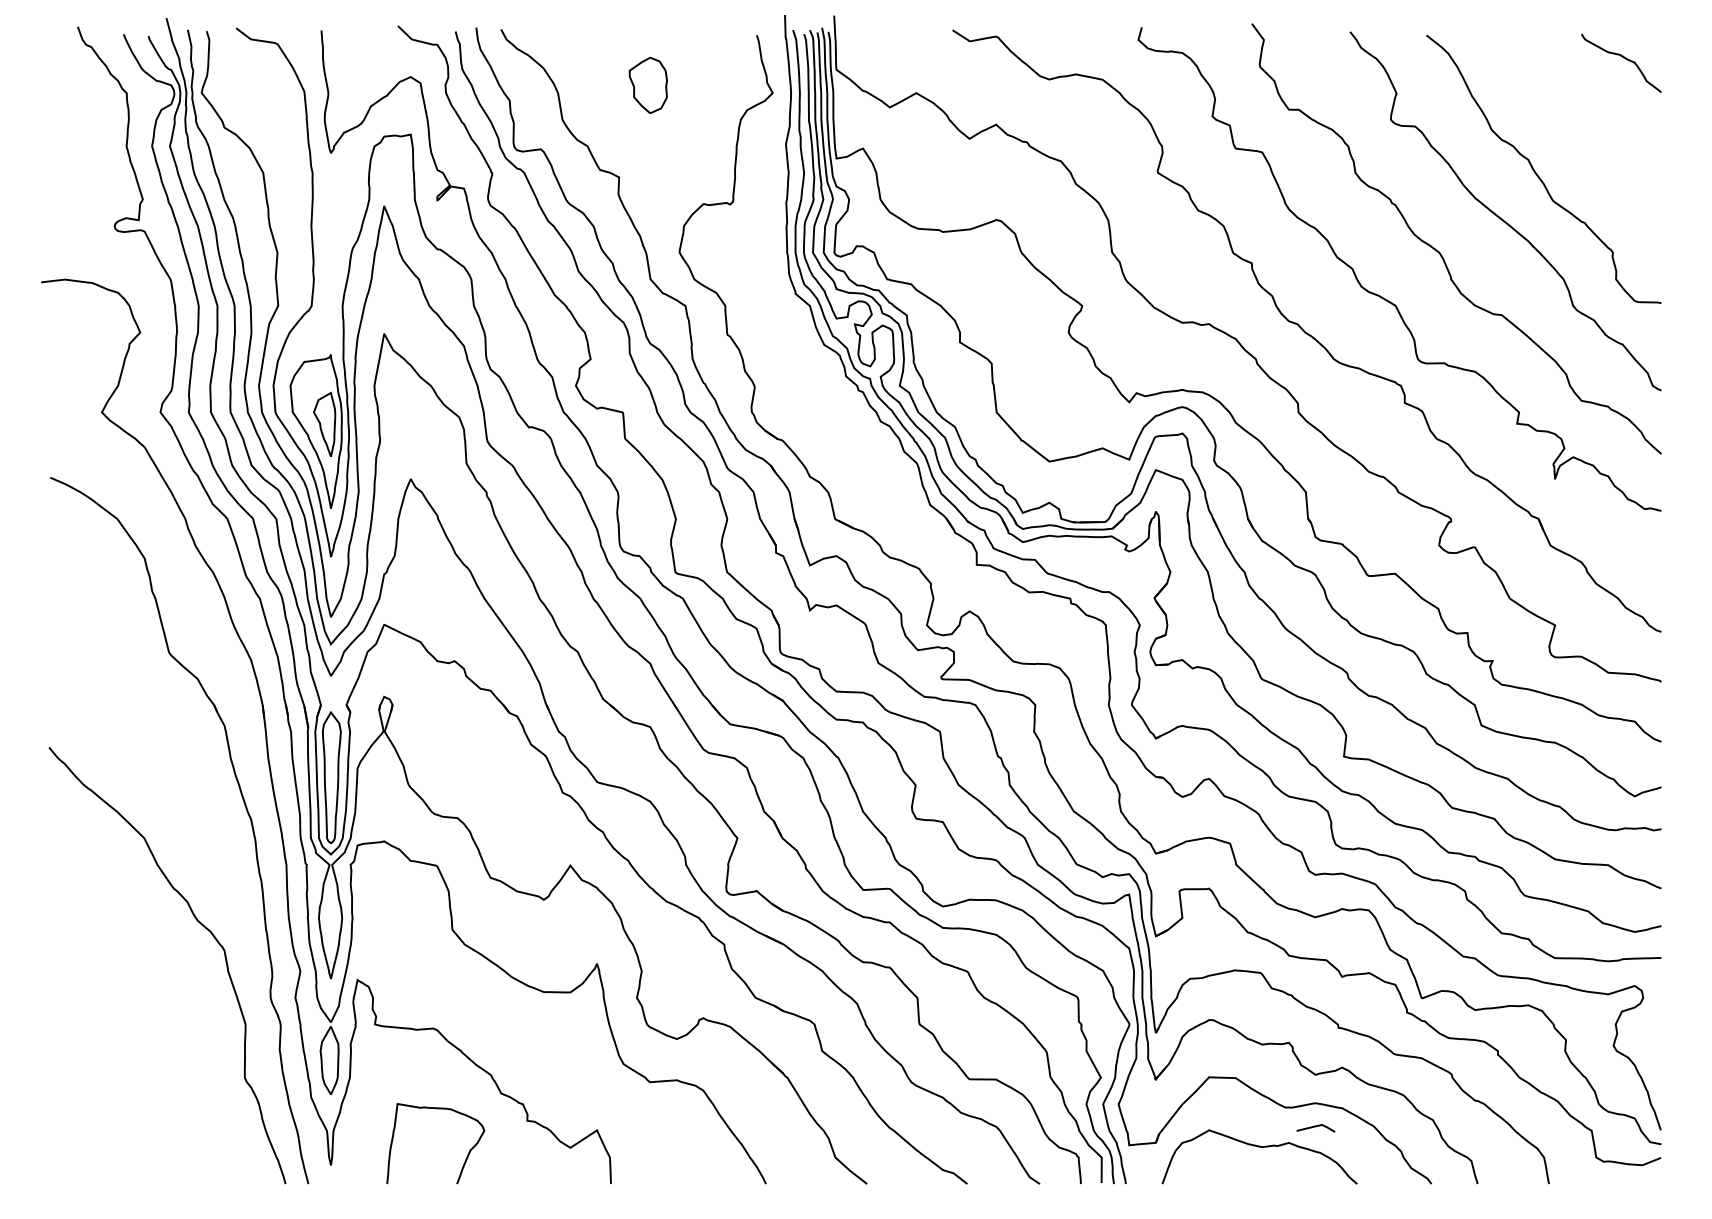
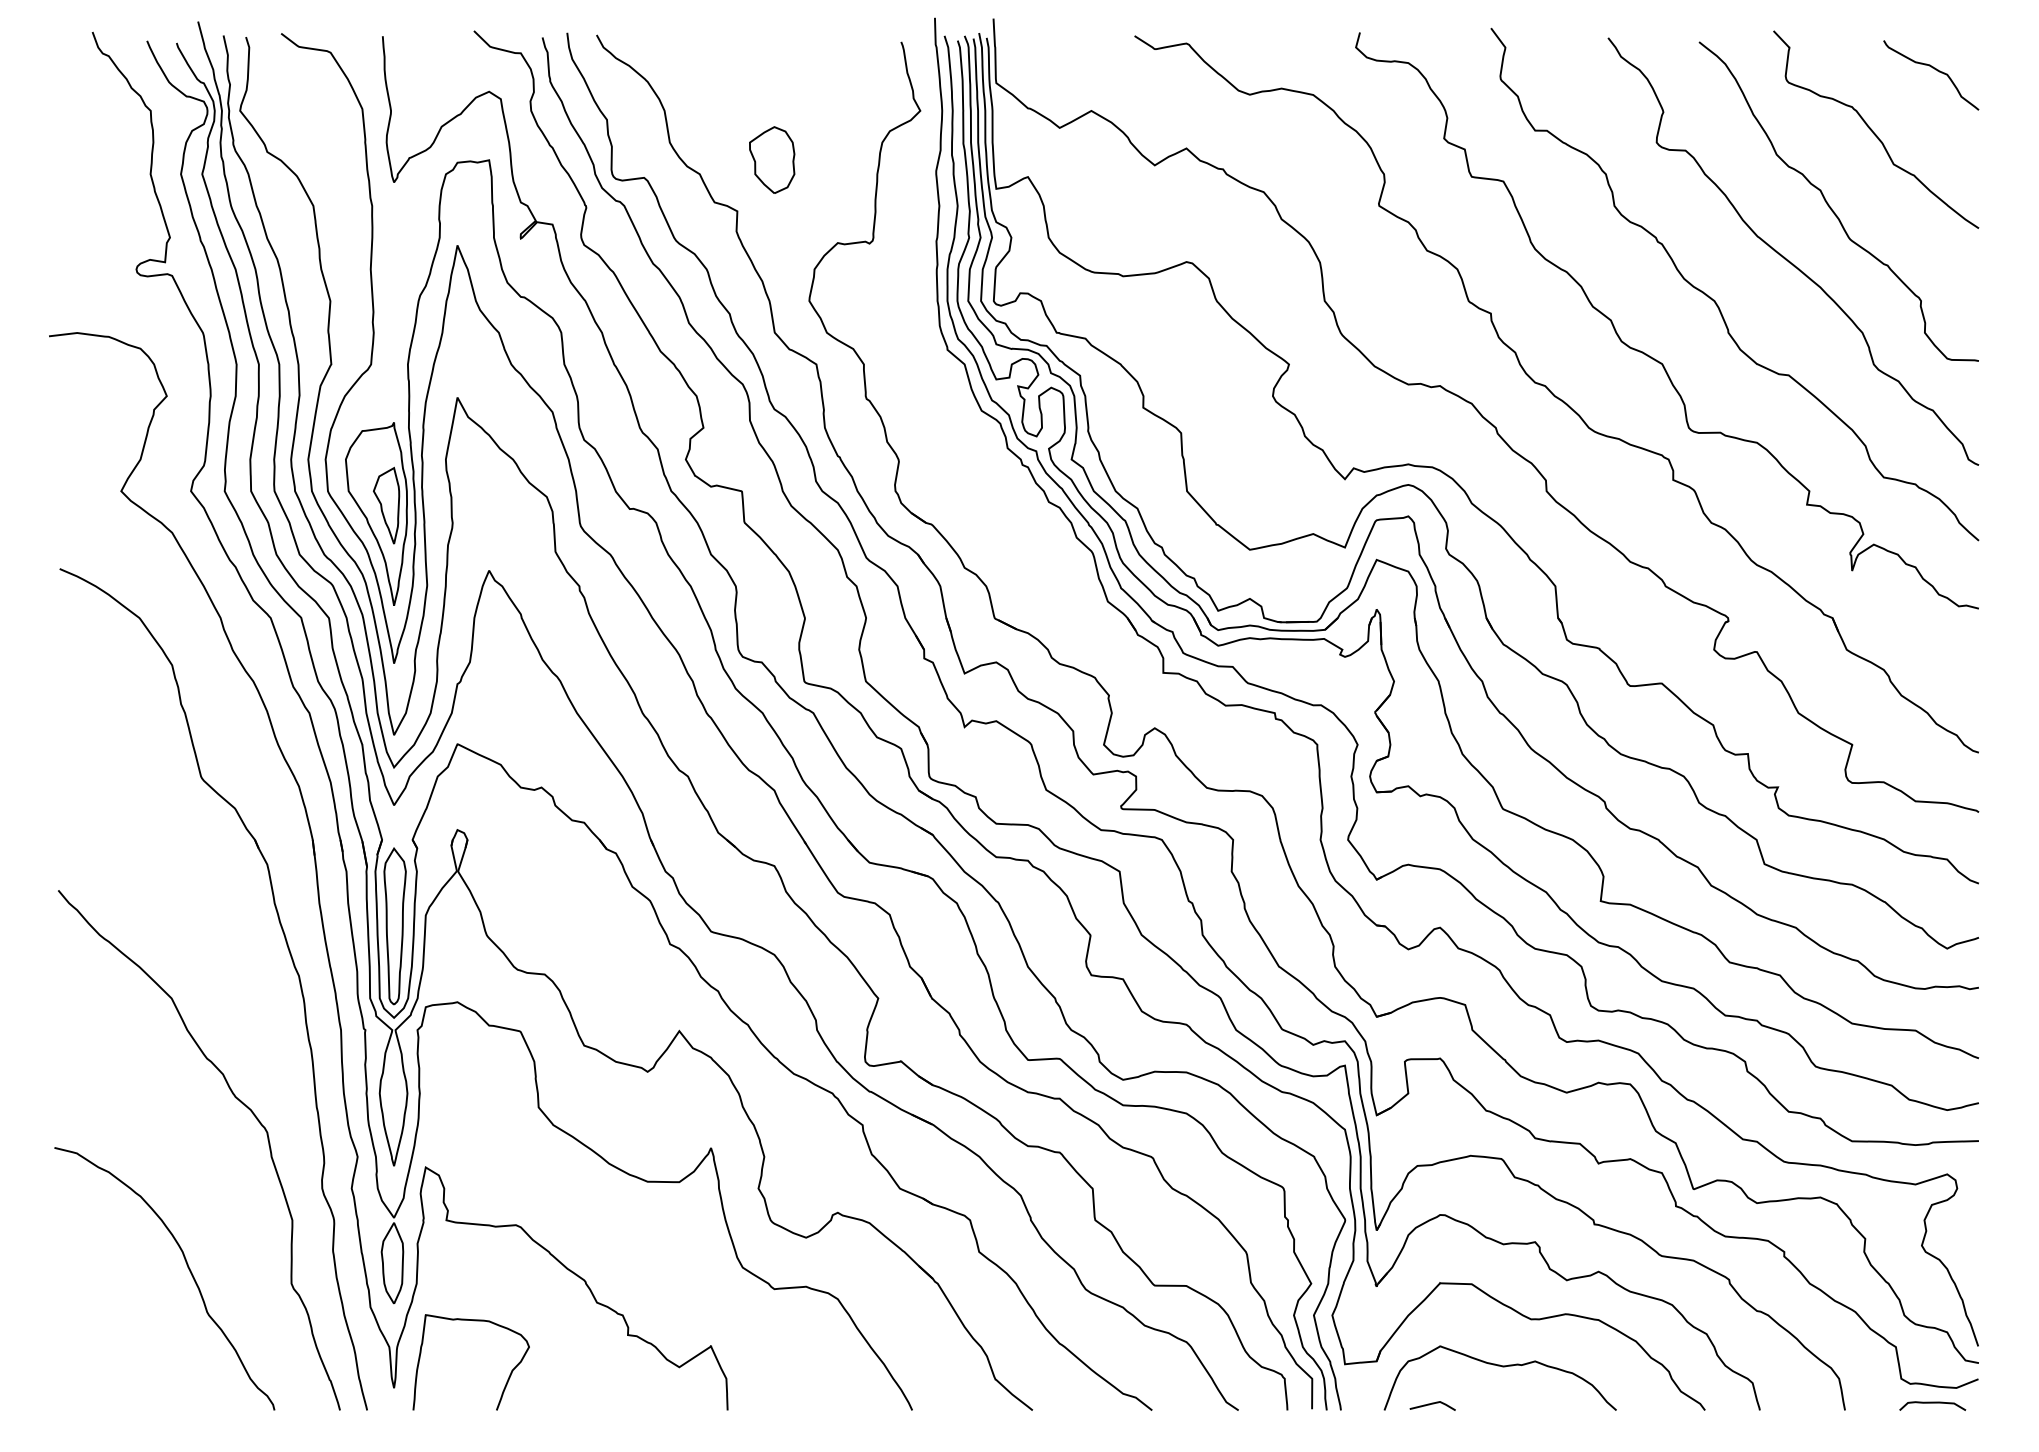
part: (647, 84) -> (771, 158), moved
curve: (1572, 109) -> (1872, 130), added
curve: (157, 1064) -> (187, 1267), added
line: (1315, 1127) -> (1432, 1404), moved
curve: (466, 1156) -> (507, 1377), moved
curve: (1622, 1178) -> (1932, 1403), added

